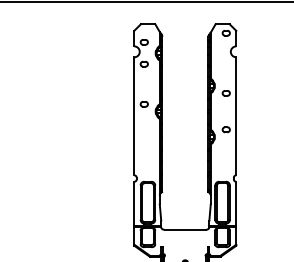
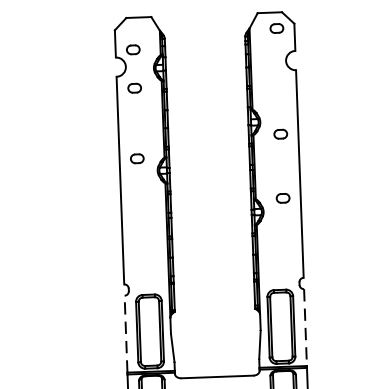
line: (134, 203) -> (126, 333), solid -> dashed
line: (236, 203) -> (305, 327), solid -> dashed

